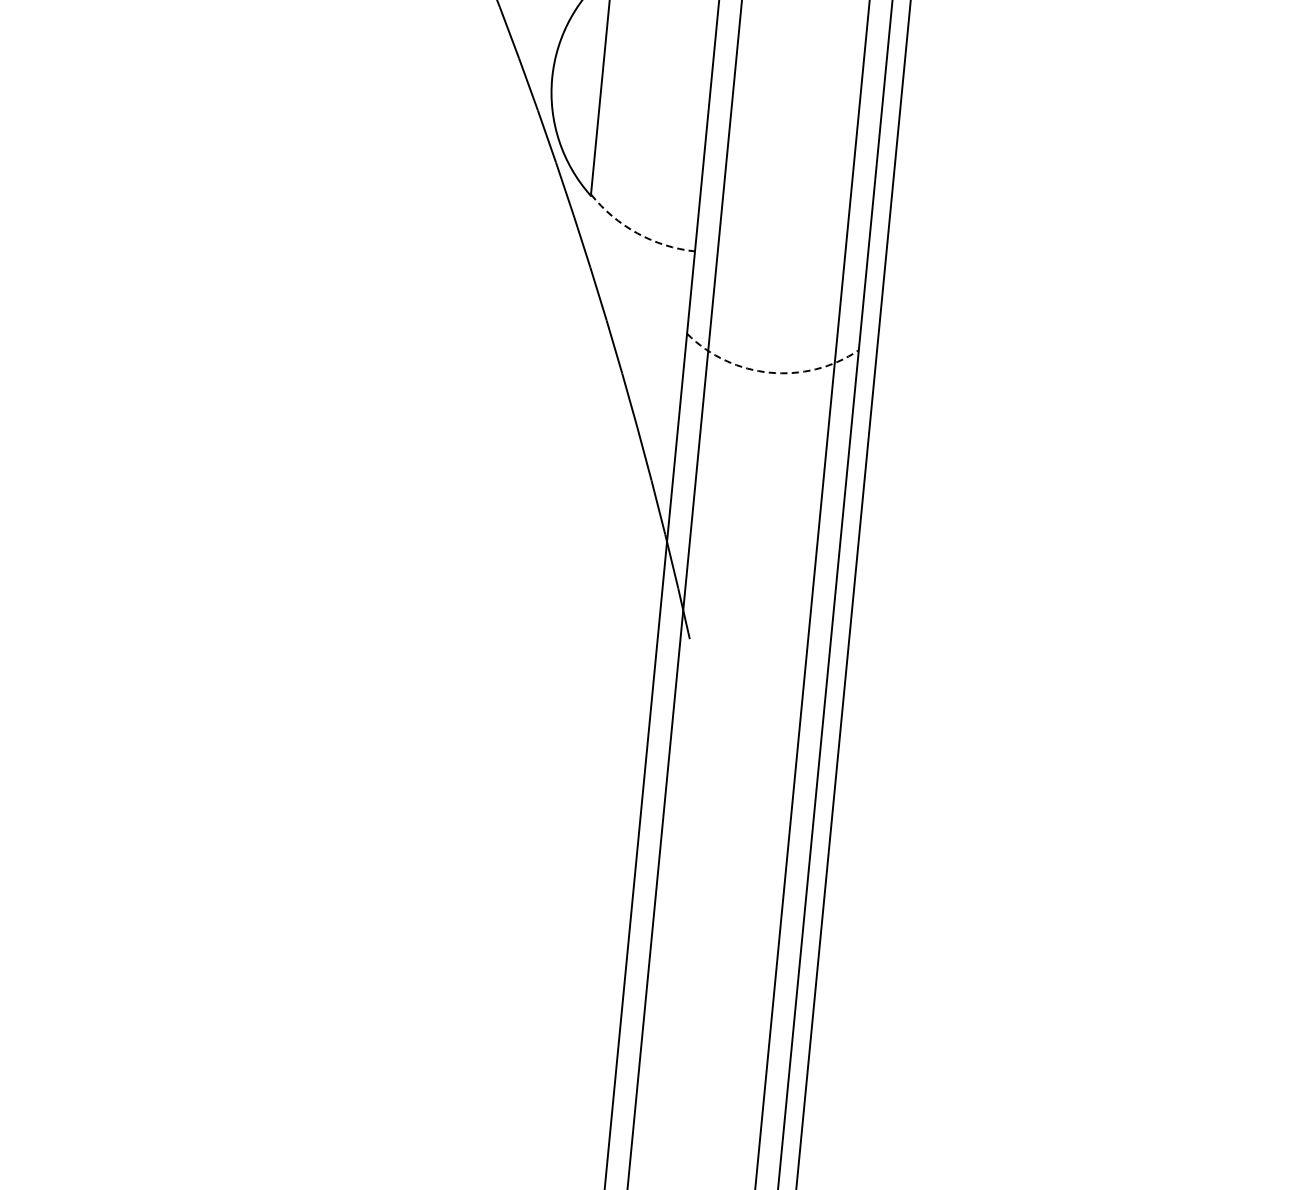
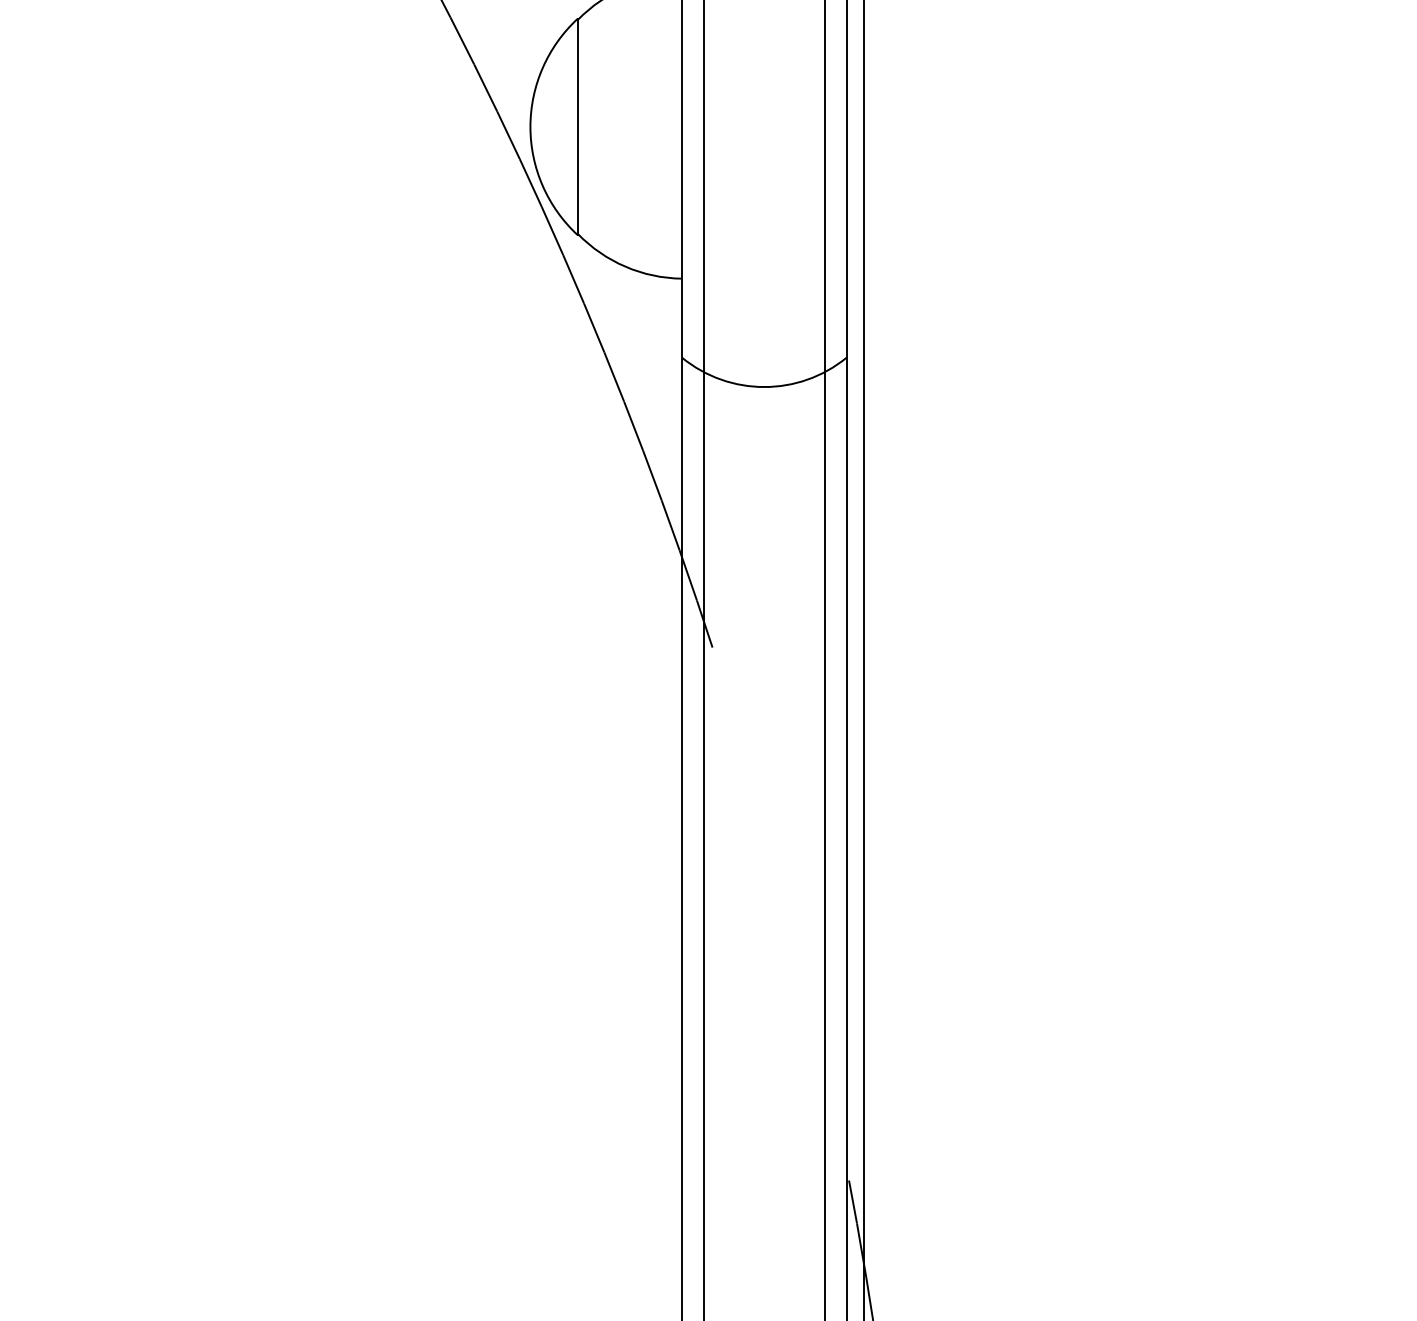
arc: (637, 233) -> (625, 266), dashed -> solid
arc: (770, 373) -> (764, 387), dashed -> solid

